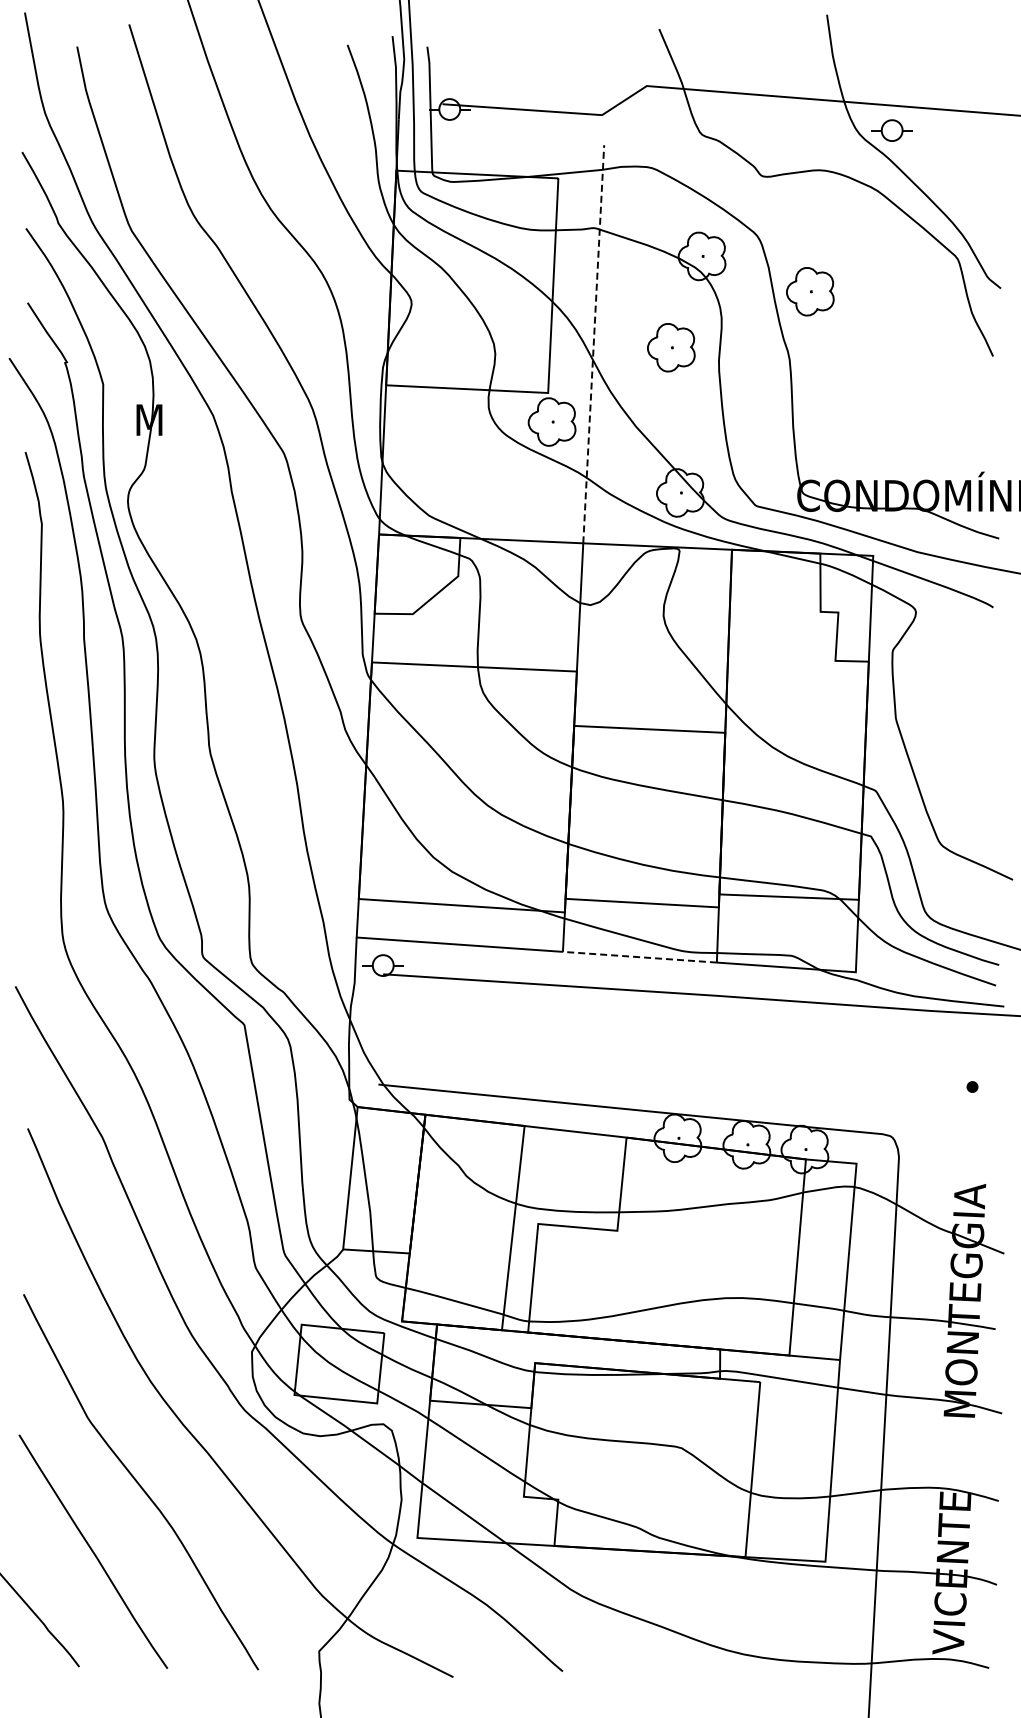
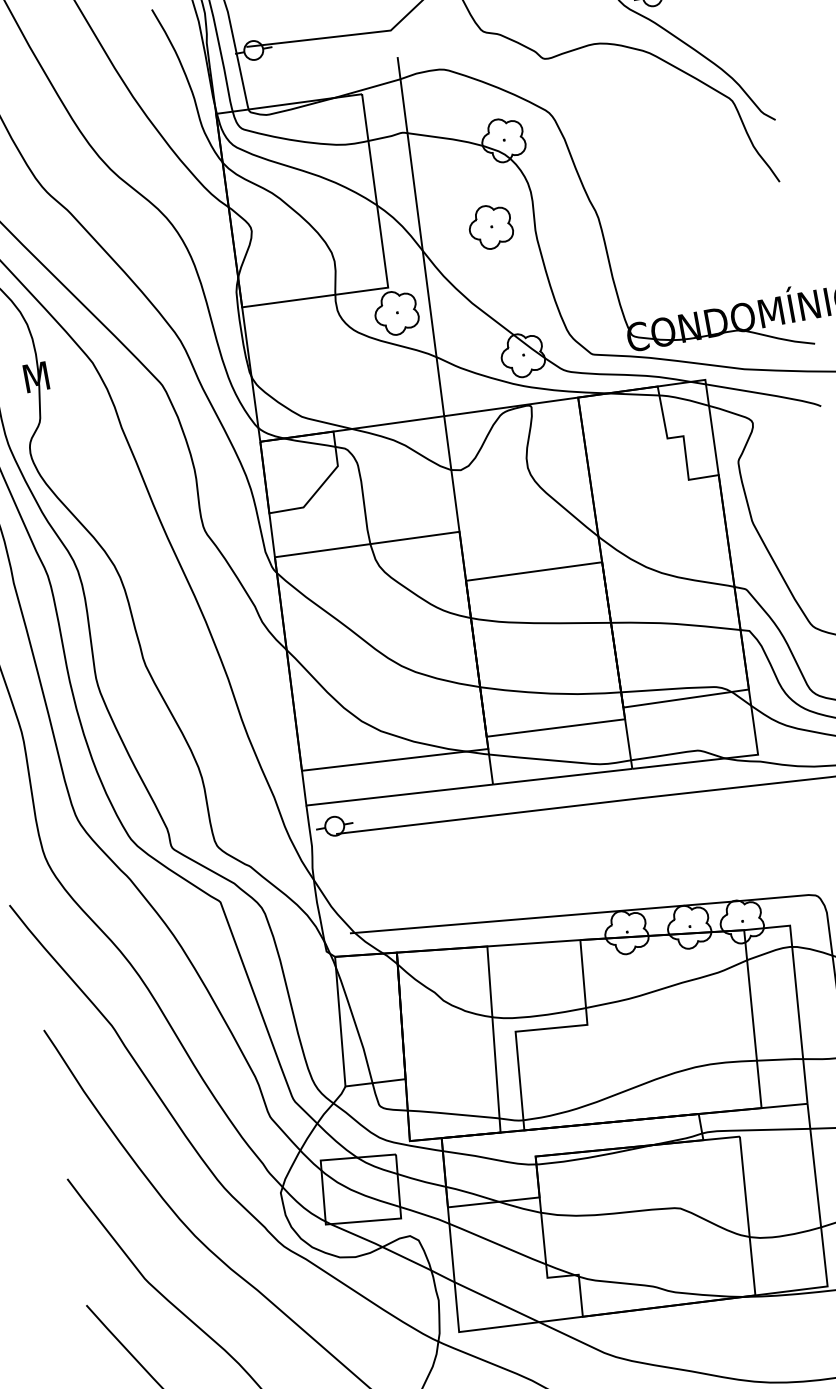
part: (810, 291) -> (605, 153), removed
line: (593, 343) -> (420, 235), dashed -> solid
line: (639, 957) -> (562, 777), dashed -> solid

